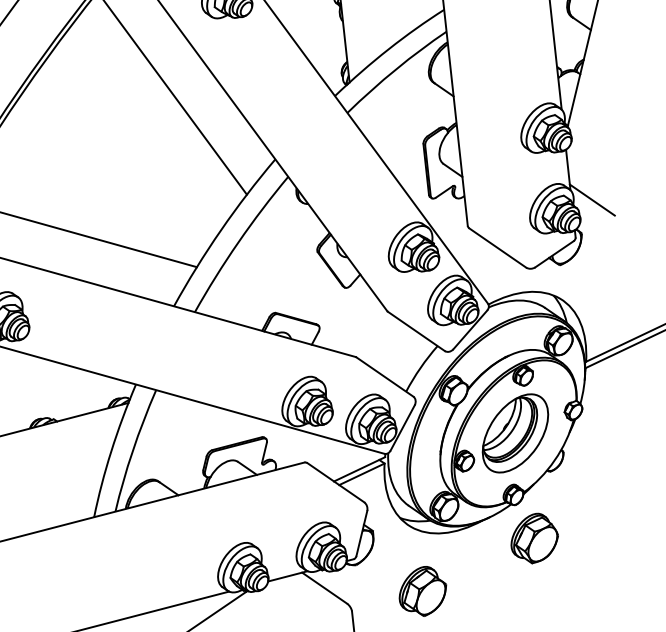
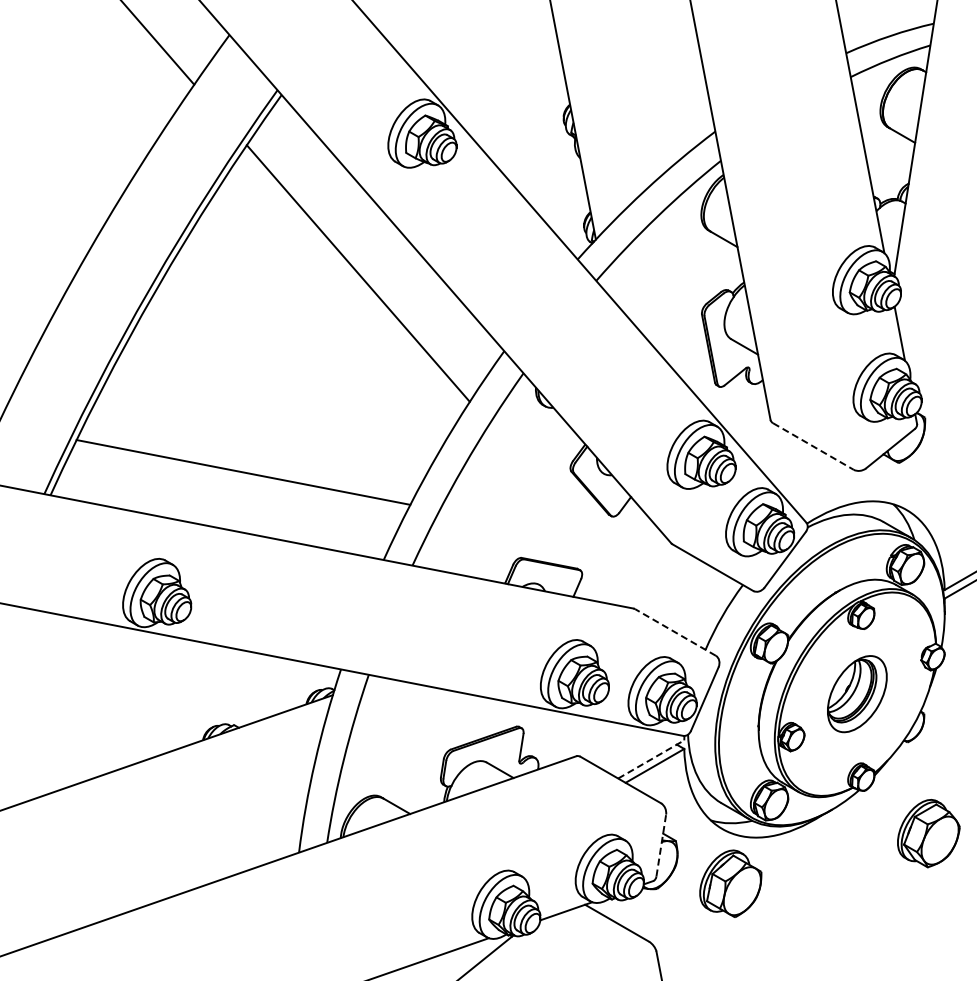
line: (592, 199) -> (935, 371), removed
line: (497, 248) -> (813, 446), solid -> dashed
line: (385, 377) -> (675, 632), solid -> dashed
part: (515, 432) -> (857, 693), size x0.7
line: (359, 469) -> (651, 759), solid -> dashed
line: (362, 533) -> (661, 845), solid -> dashed
part: (534, 538) -> (928, 833), moved
part: (422, 591) -> (730, 883), moved

